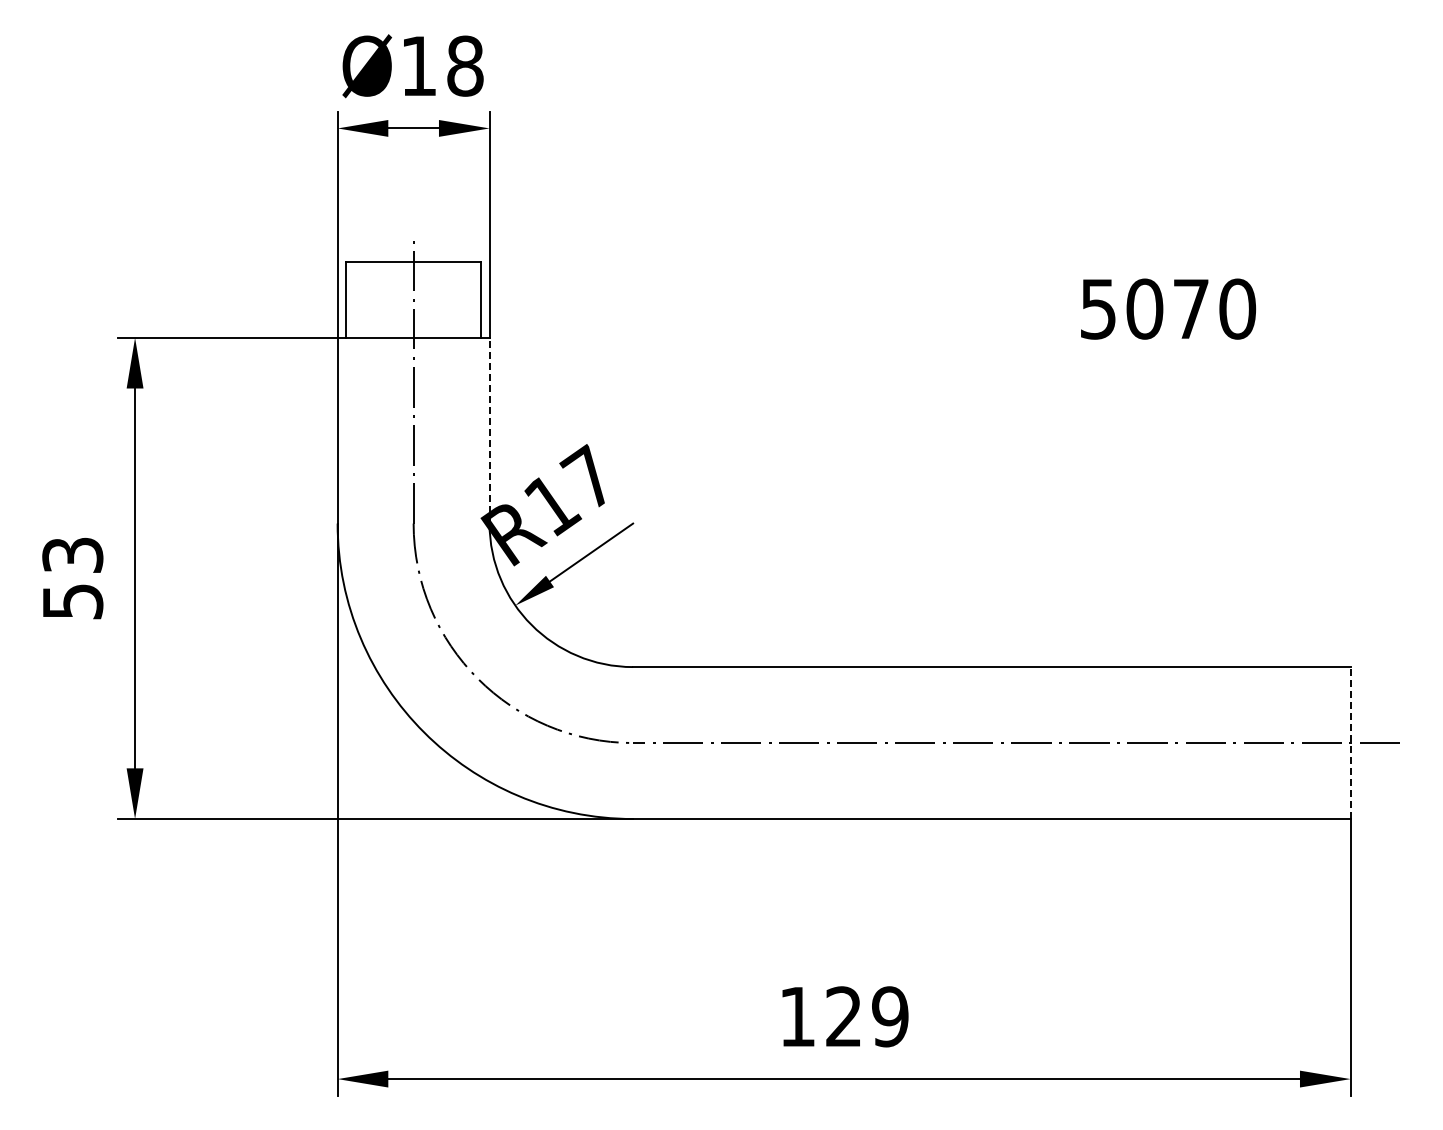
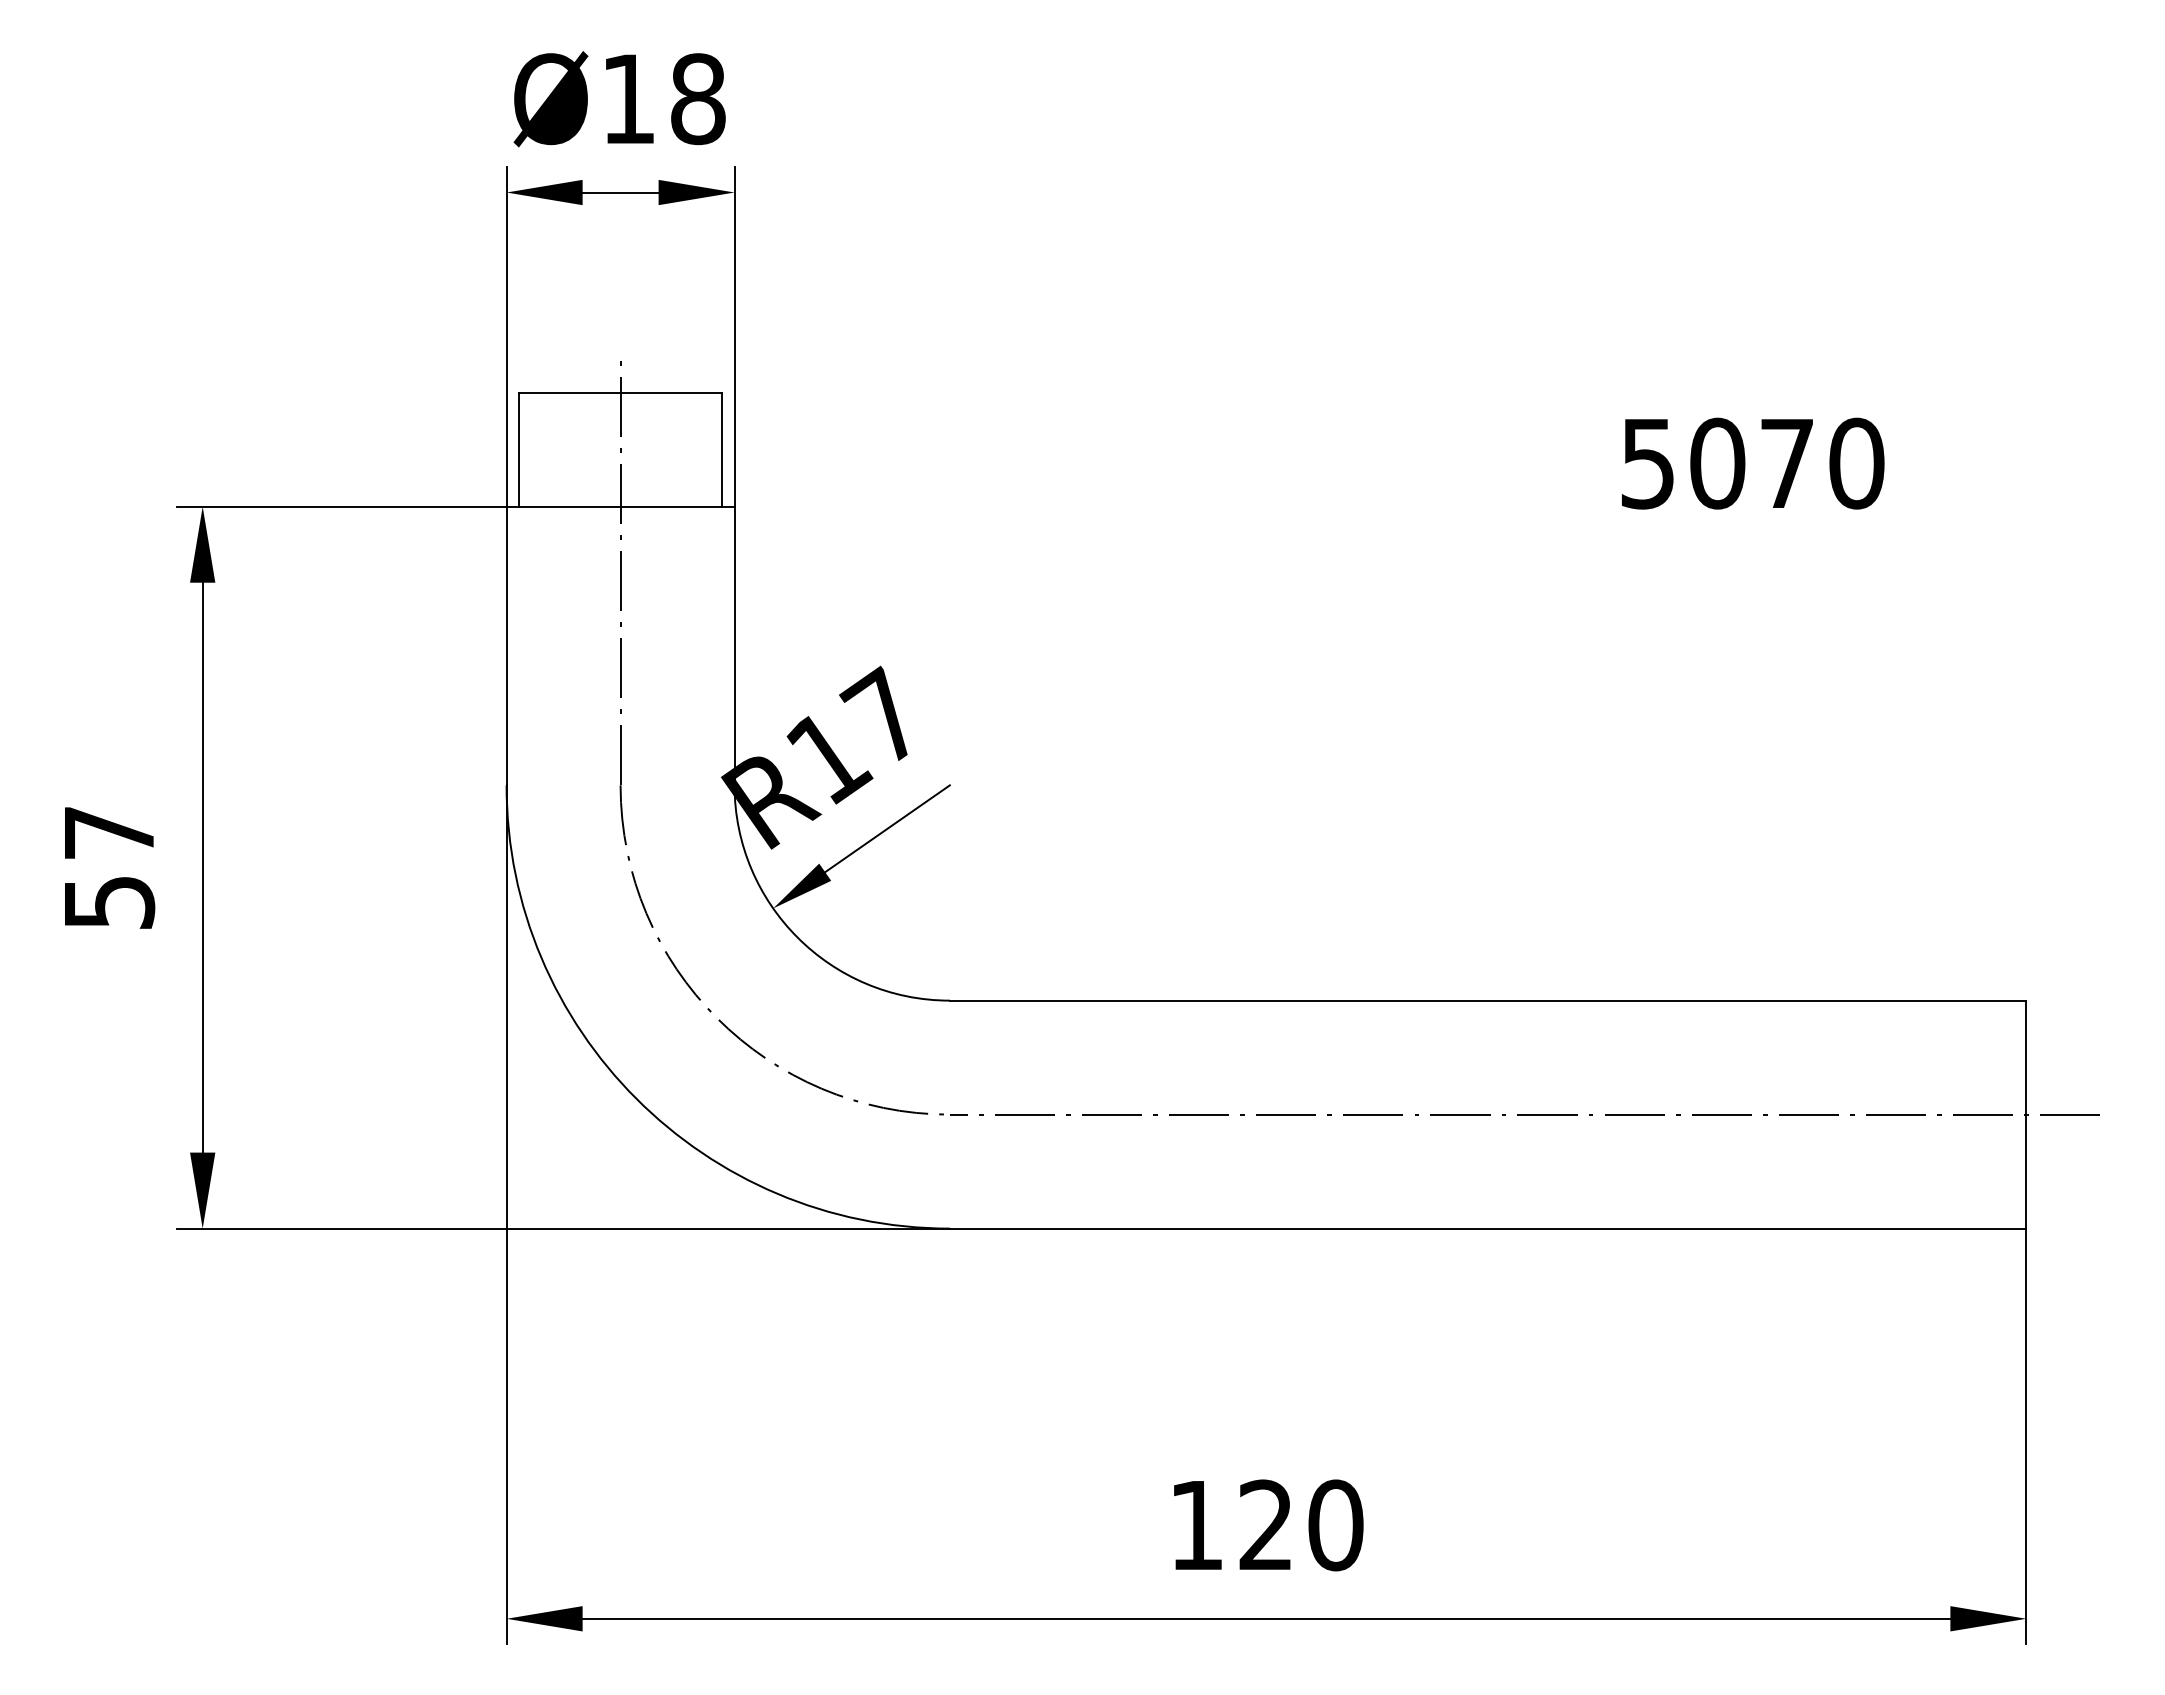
line: (489, 430) -> (734, 645), dashed -> solid
text: (72, 554) -> (108, 831), 53 -> 57
line: (1350, 743) -> (2026, 1115), dashed -> solid
text: (890, 1016) -> (1336, 1524), 129 -> 120

